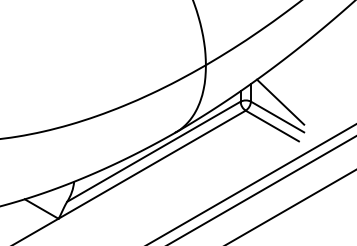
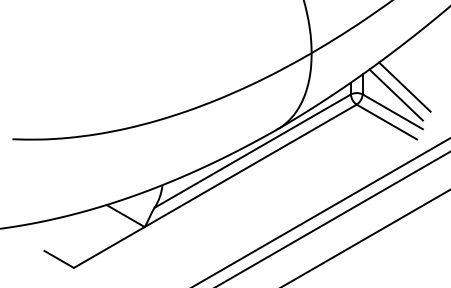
line: (287, 94) -> (404, 86), added

